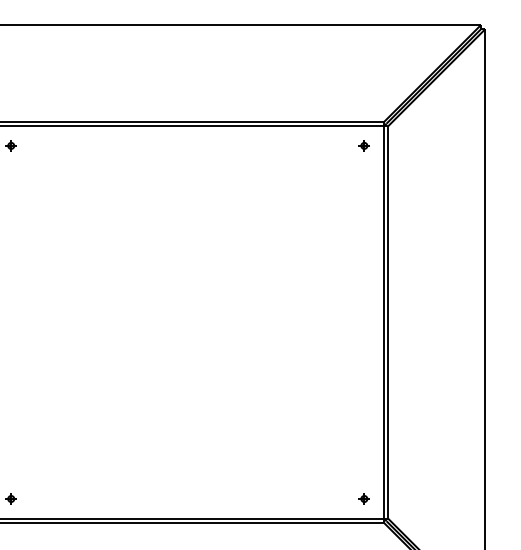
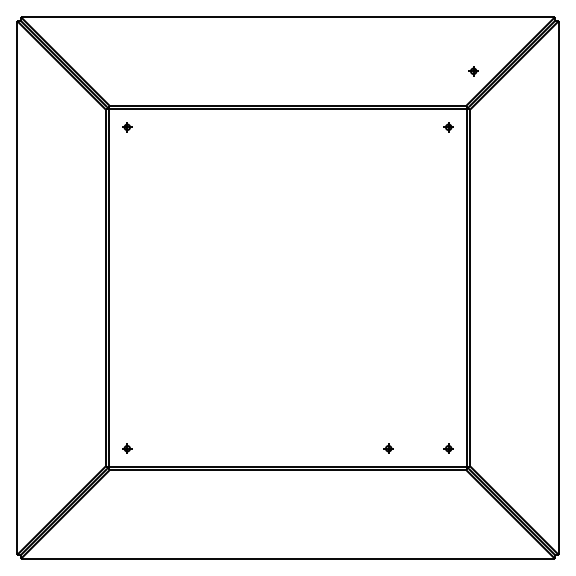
part: (391, 84) -> (473, 71), added
part: (298, 498) -> (388, 448), added

